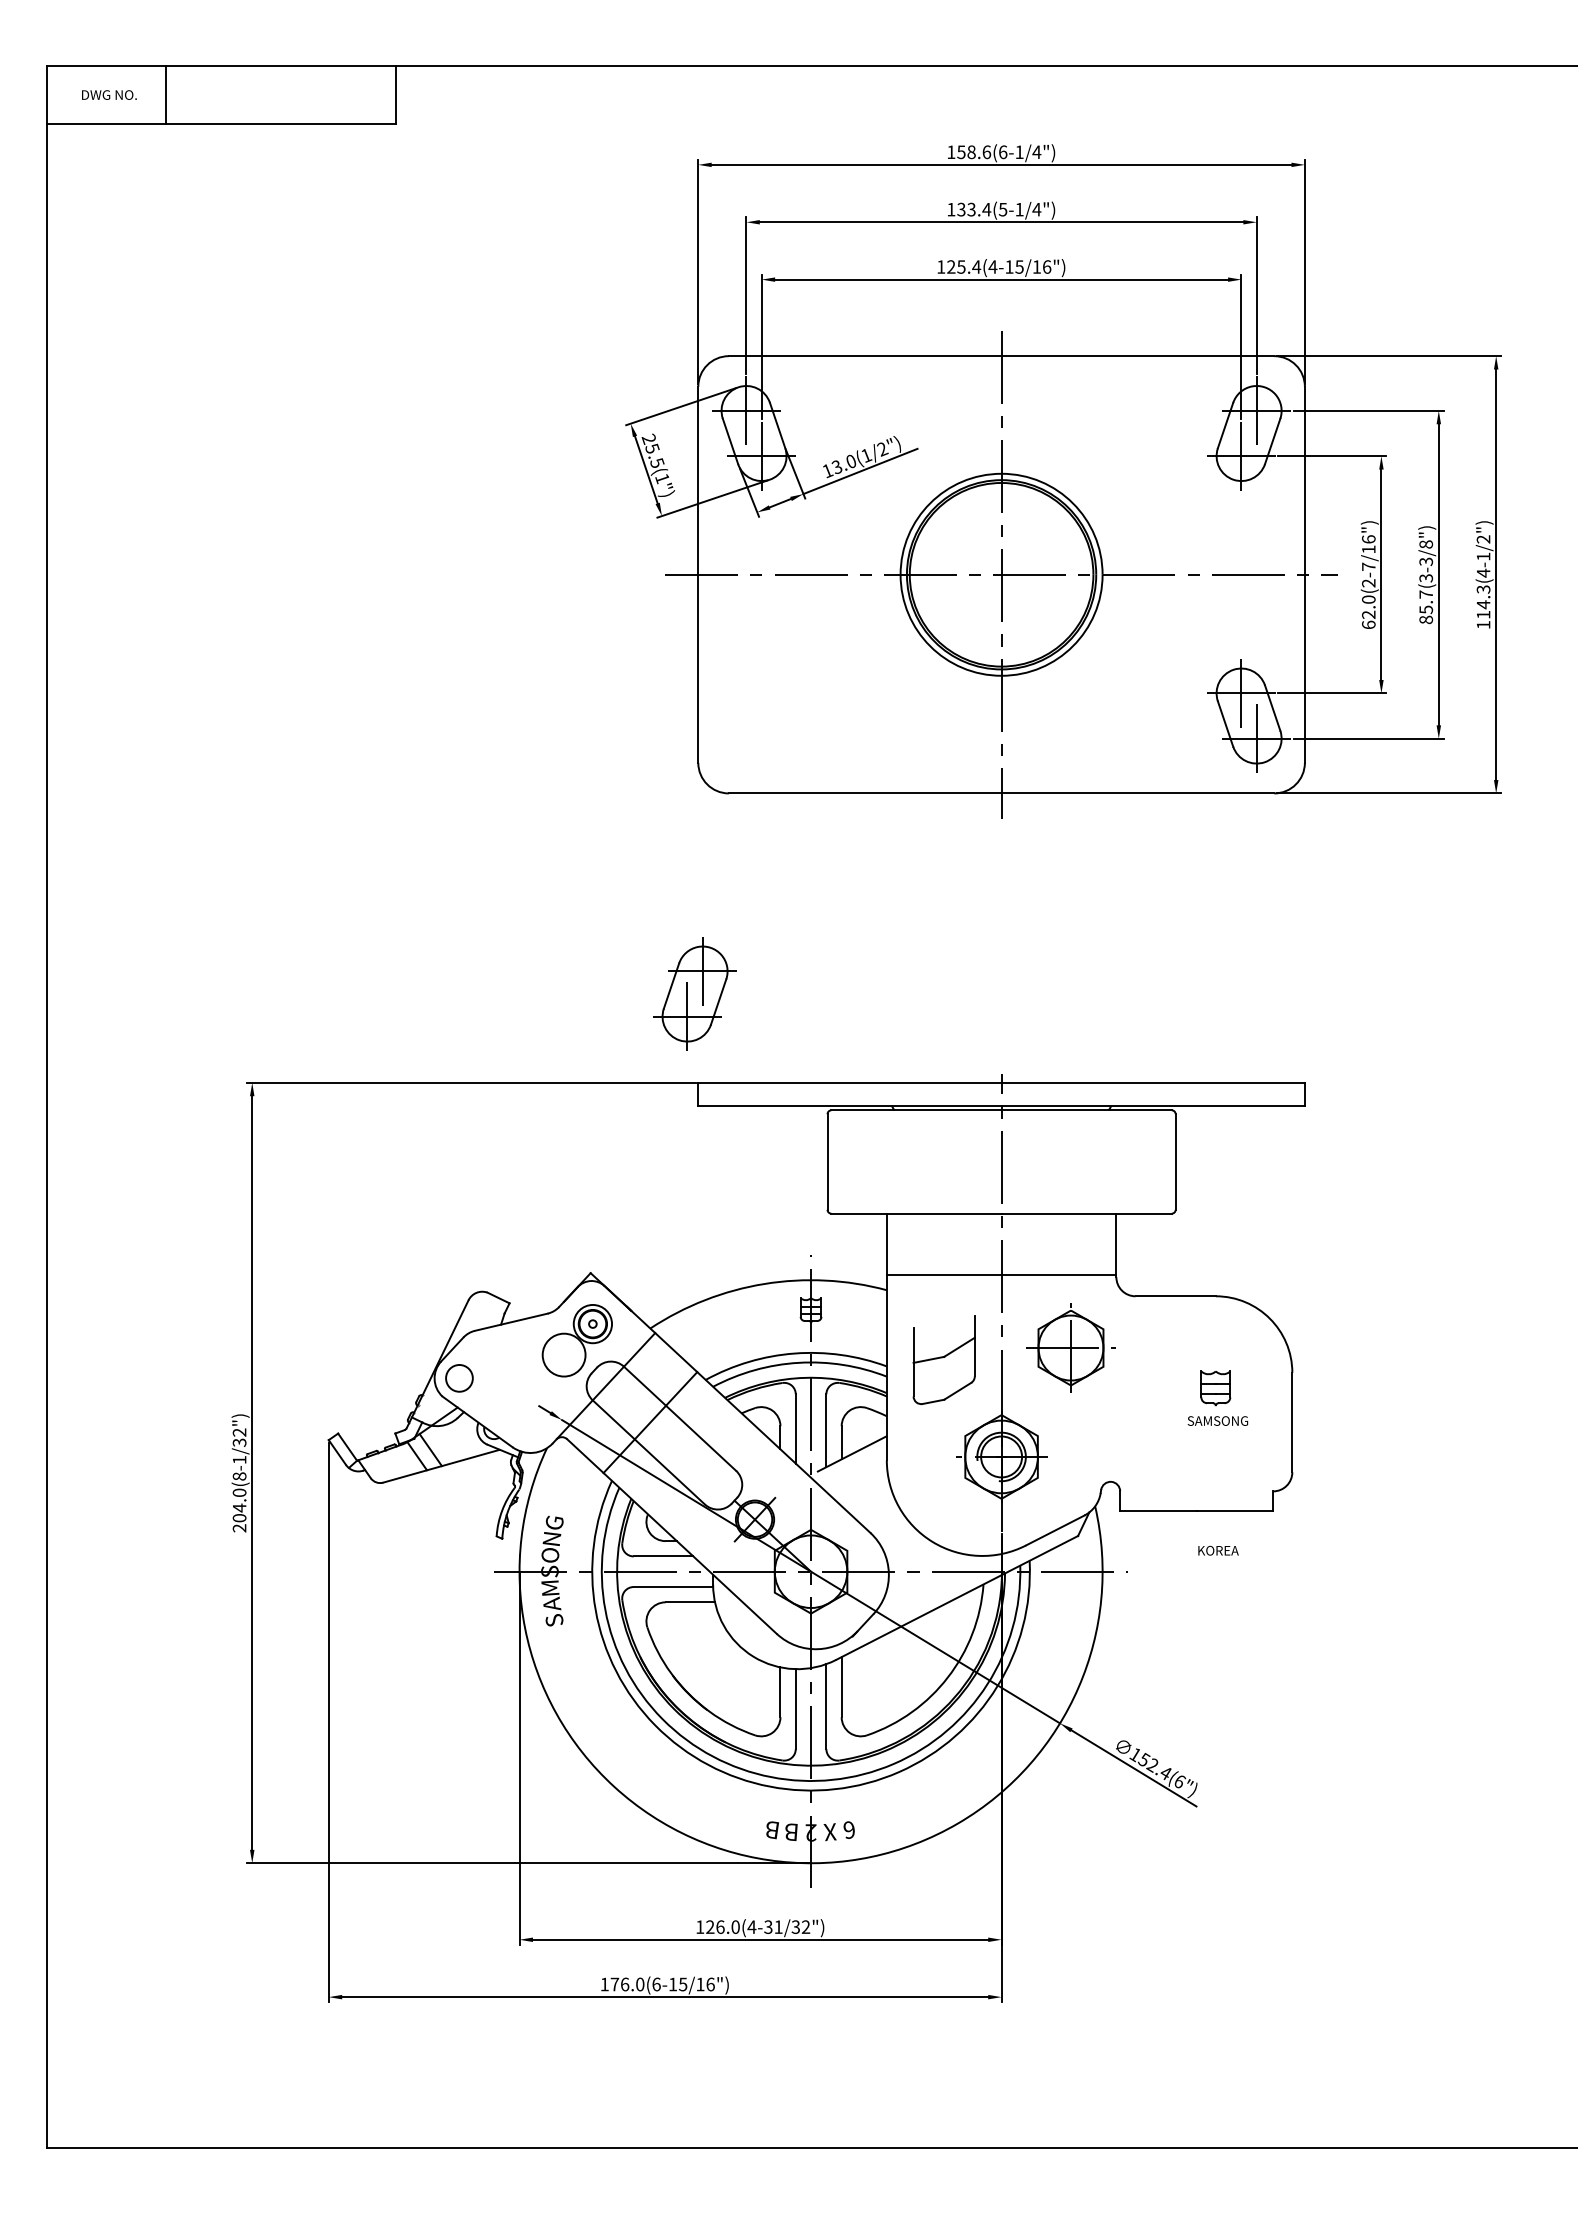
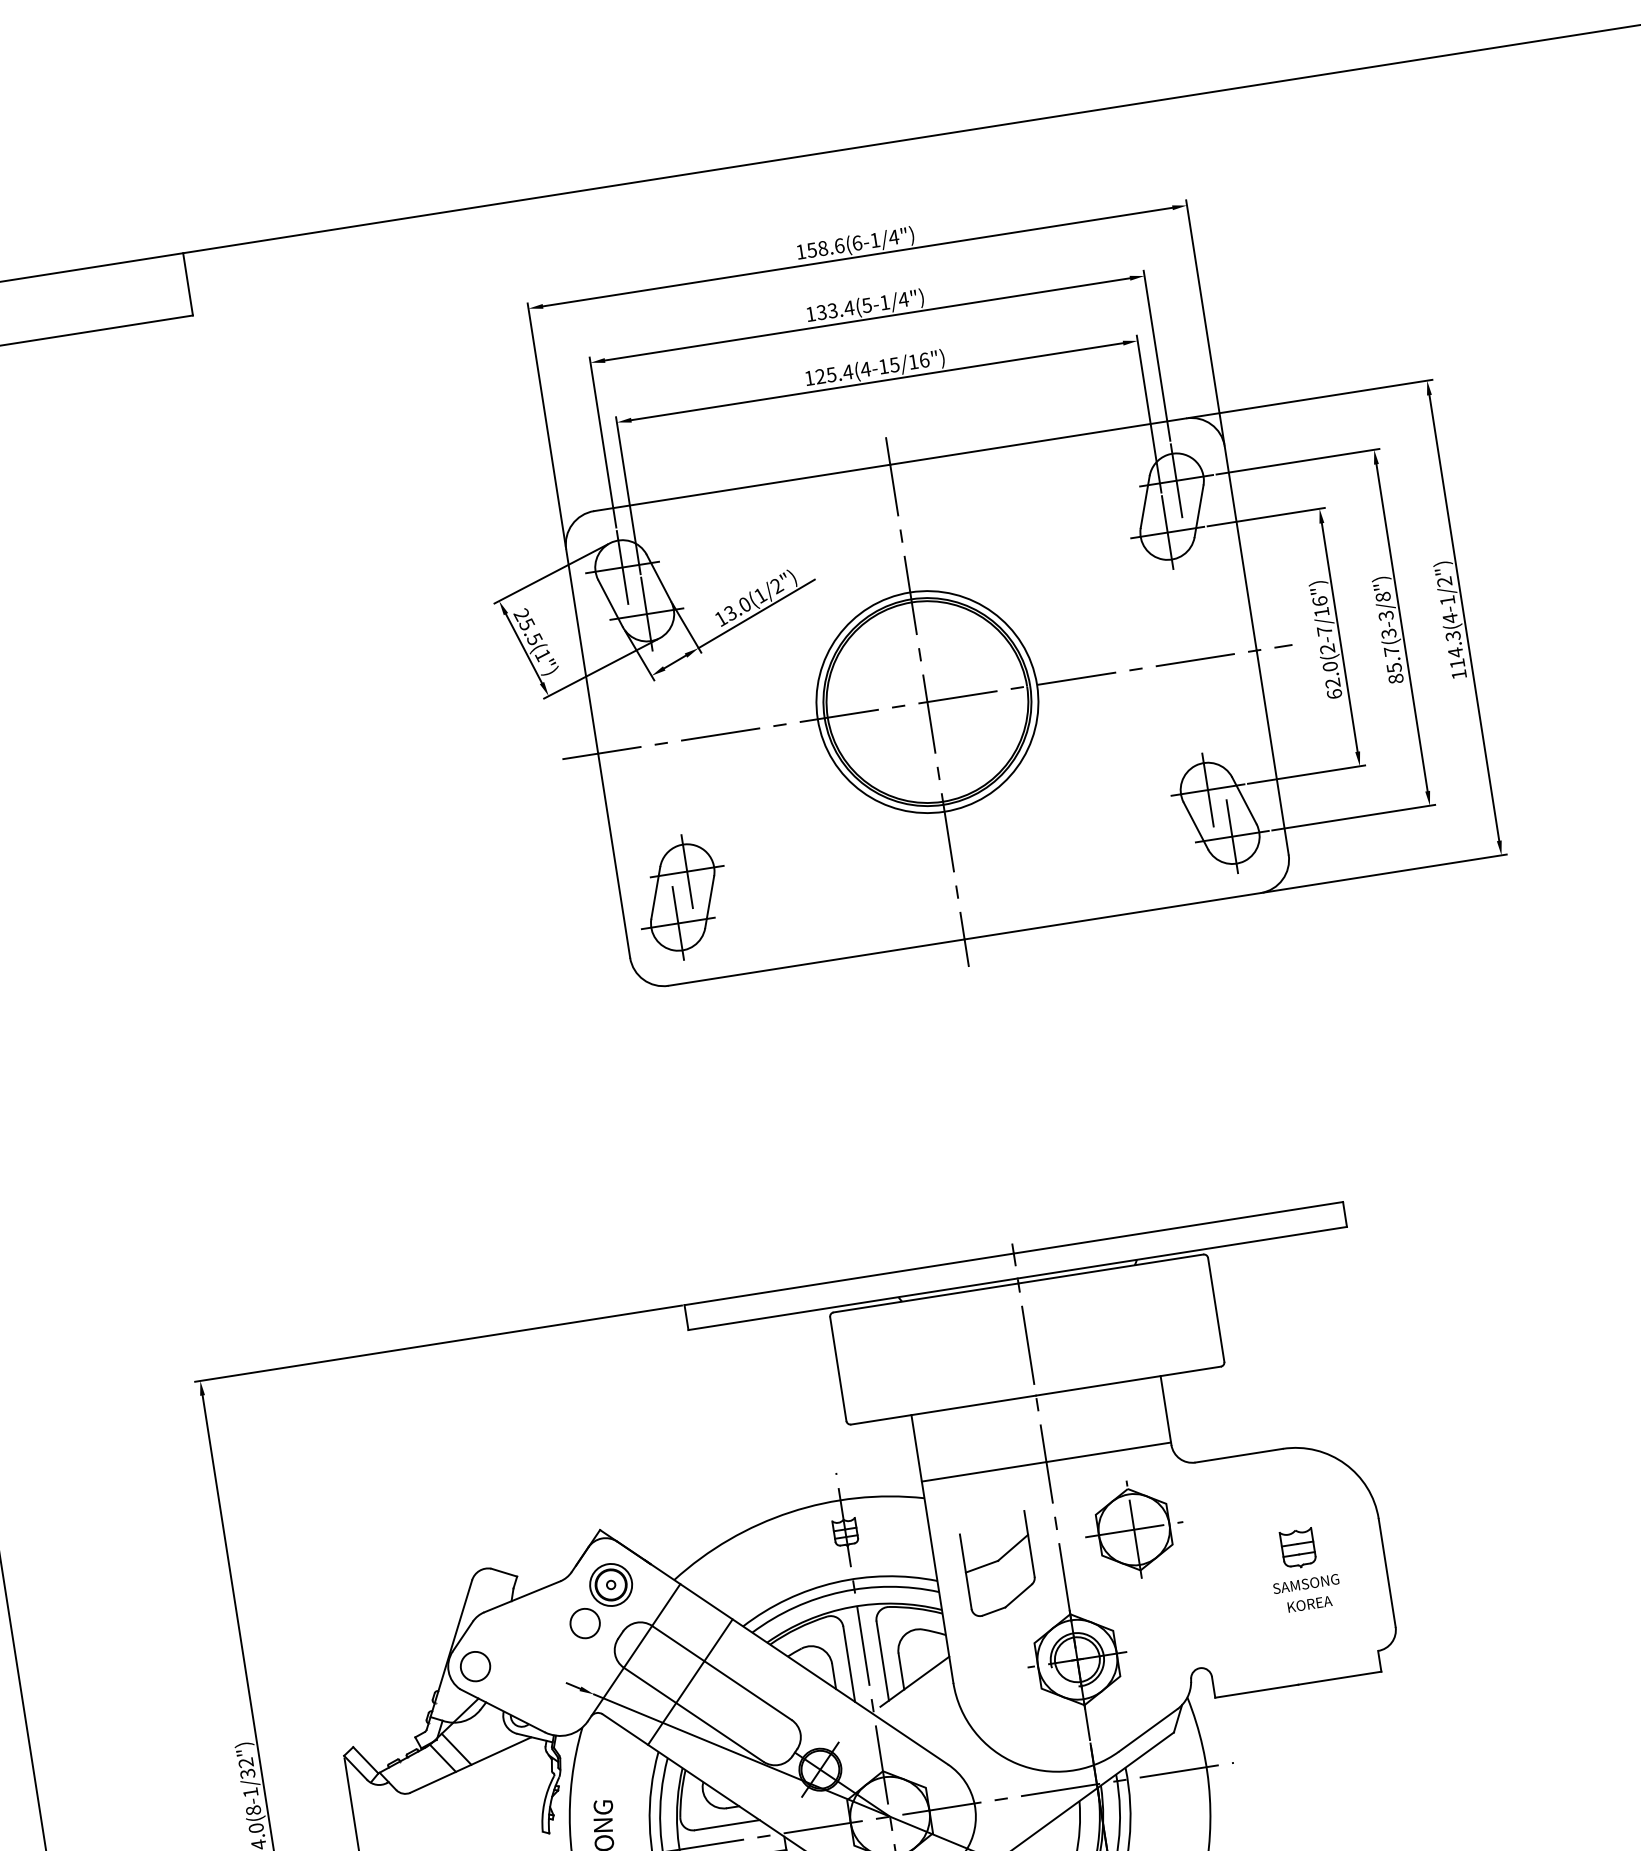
part: (694, 993) -> (682, 897), moved
circle: (563, 1354) -> (584, 1622), size x0.62
text: (1218, 1550) -> (1309, 1603), moved

